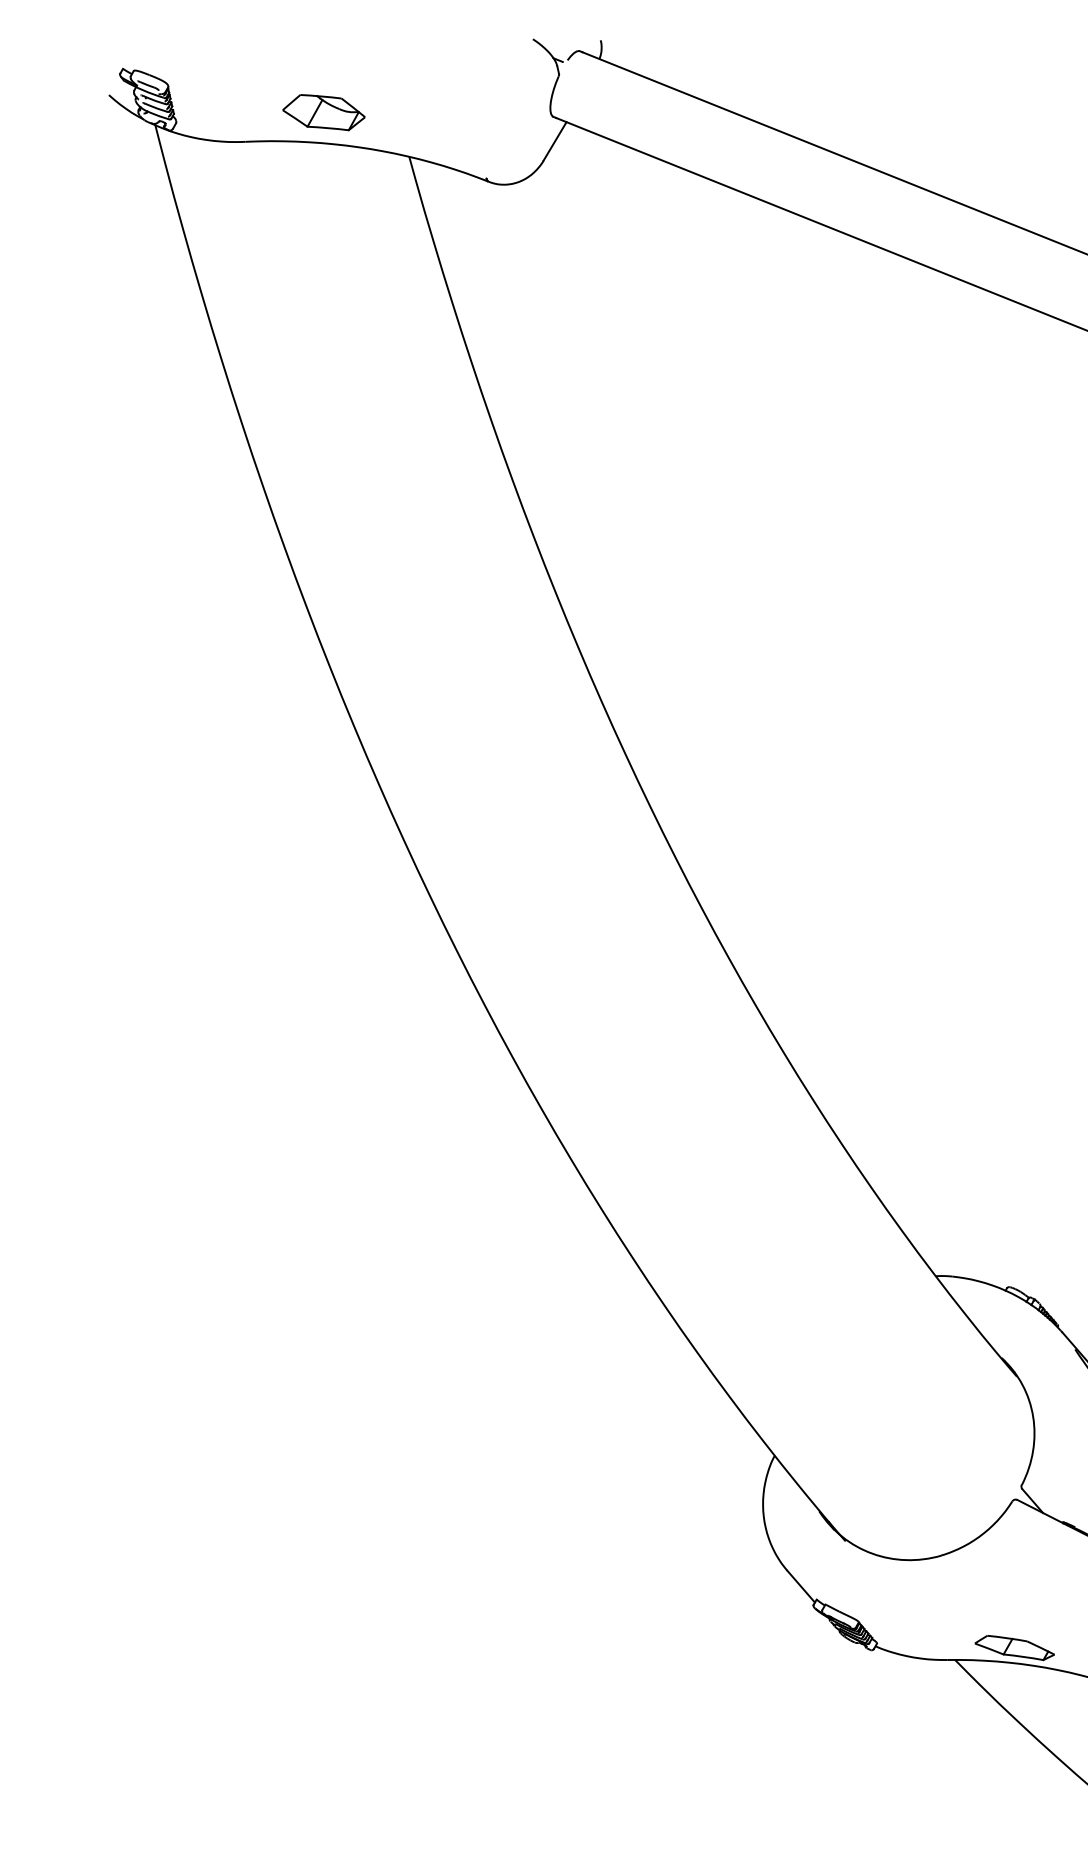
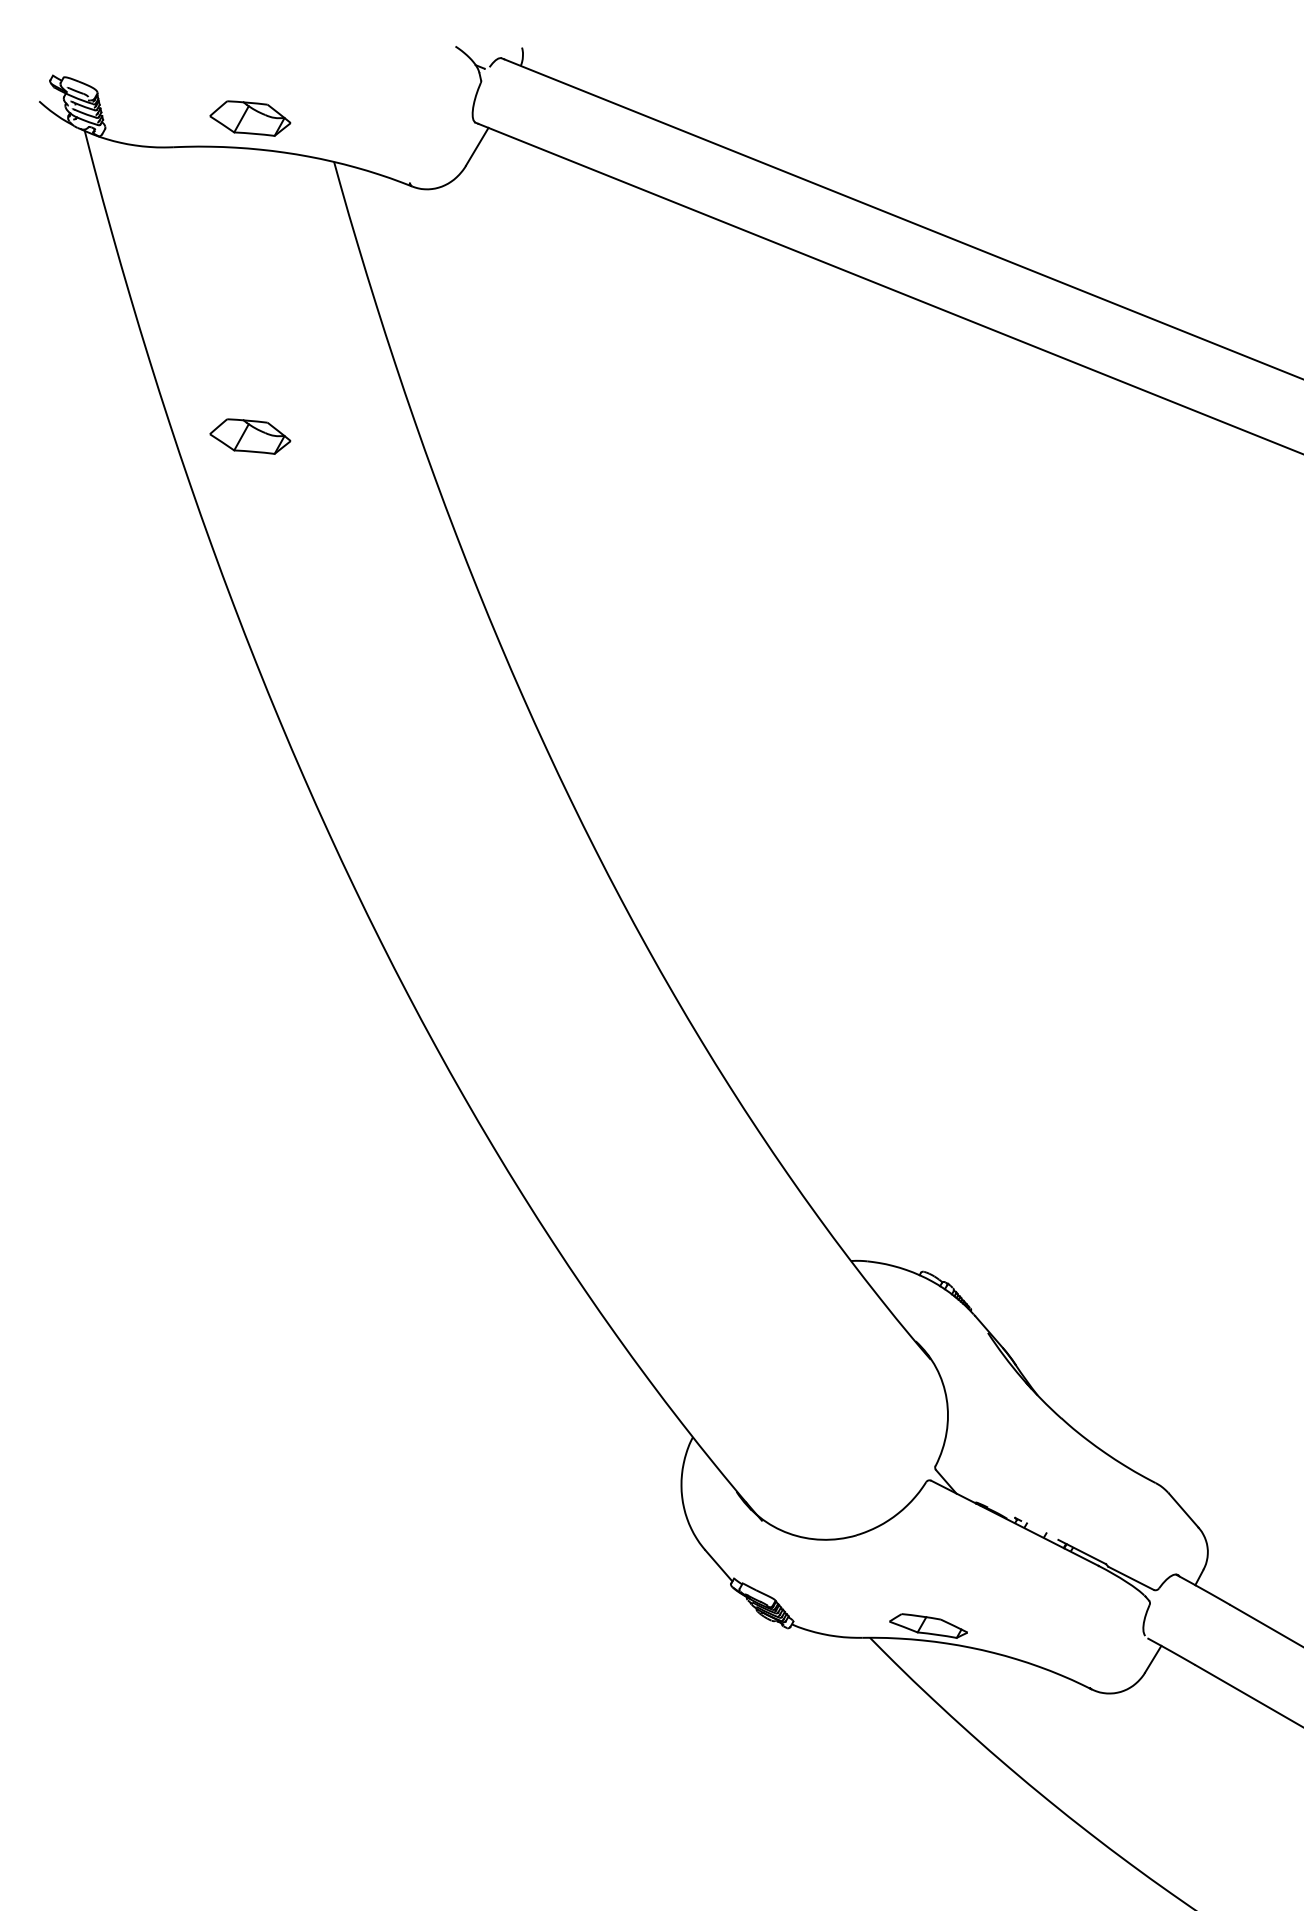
part: (324, 436) -> (250, 436), added

